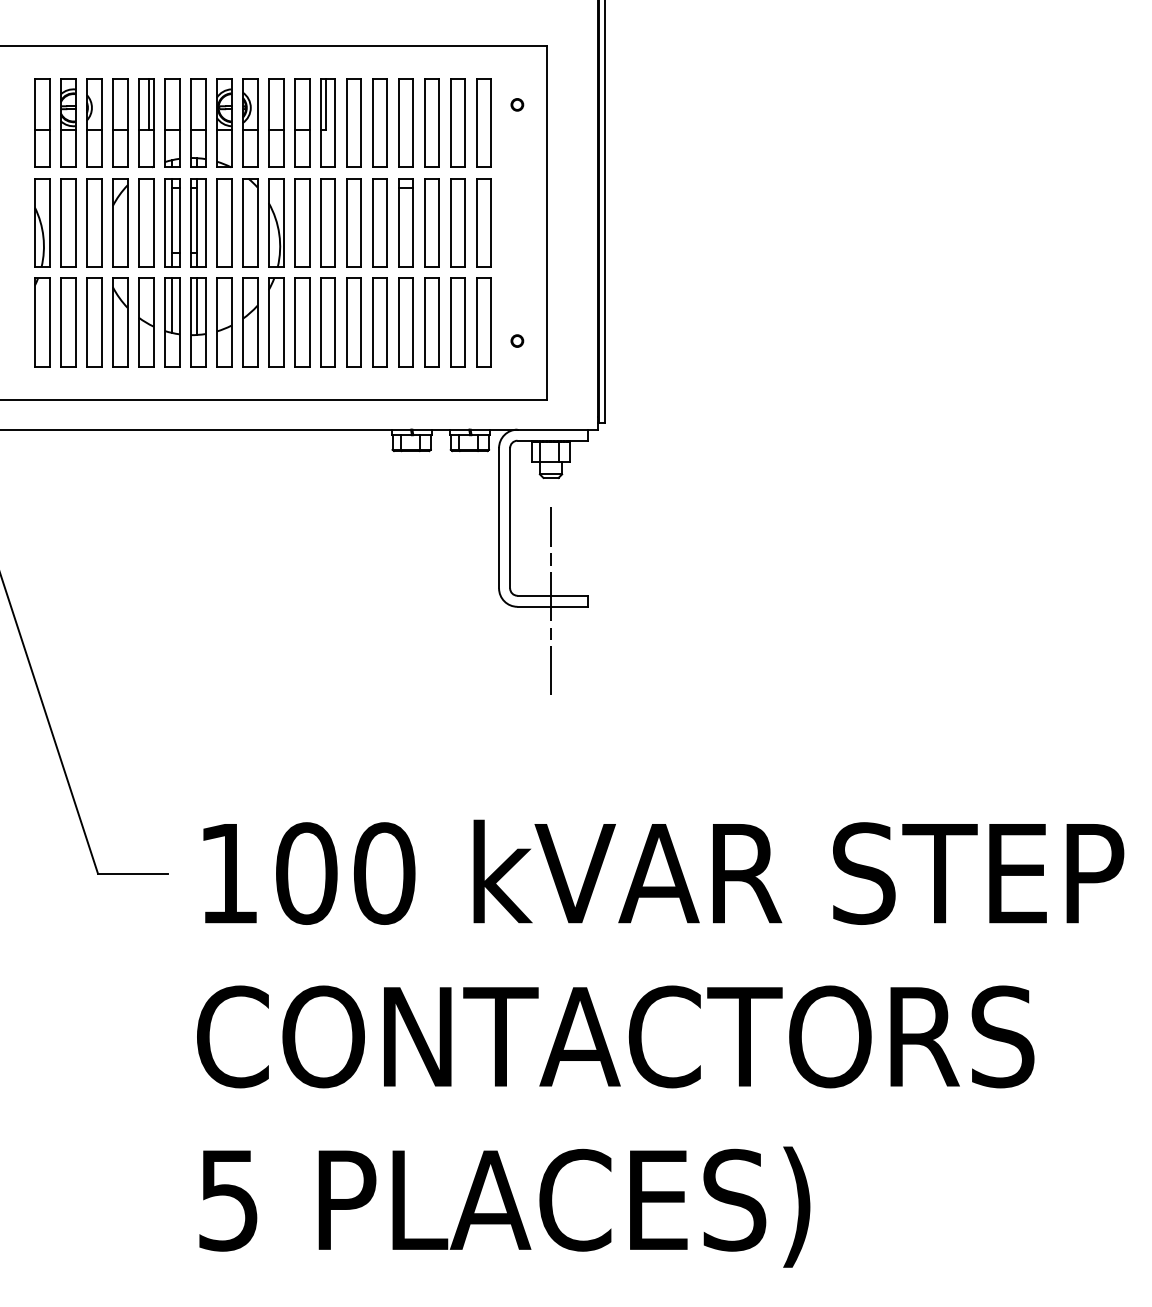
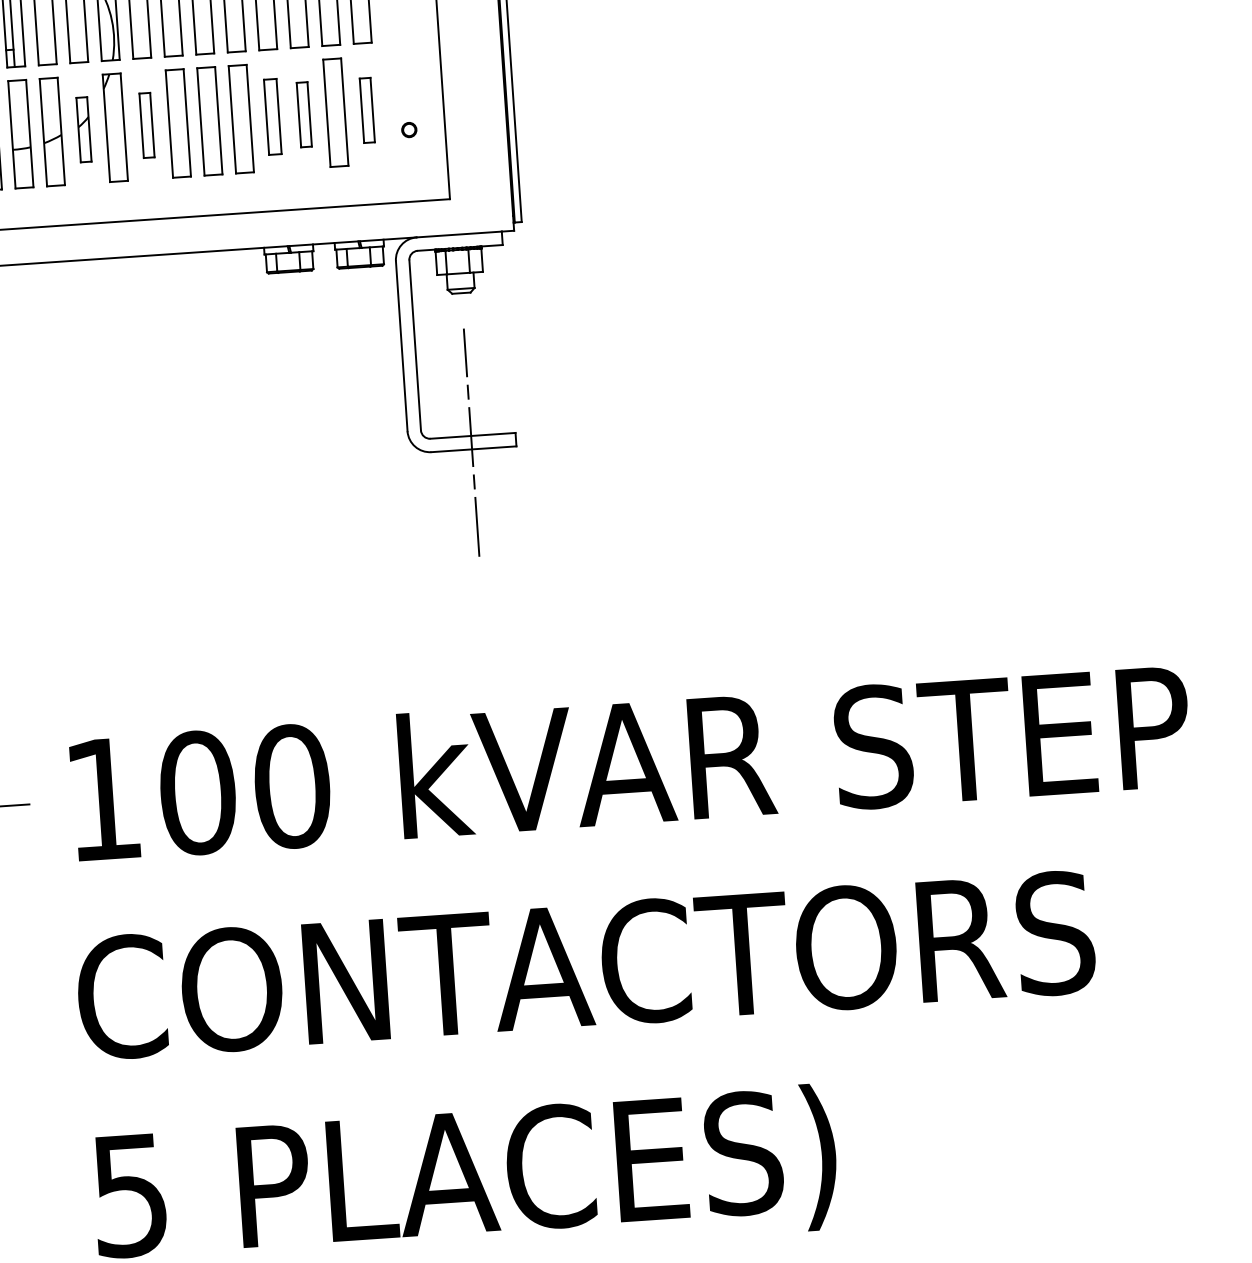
line: (196, 306) -> (17, 114), removed
part: (250, 322) -> (84, 129), size x0.6
part: (302, 322) -> (147, 125), size x0.6
part: (405, 322) -> (272, 116), size x0.7
part: (431, 322) -> (303, 114), size x0.6
part: (483, 322) -> (366, 110), size x0.6

